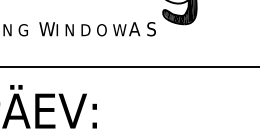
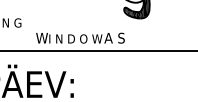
text: (97, 29) -> (80, 38), moved

